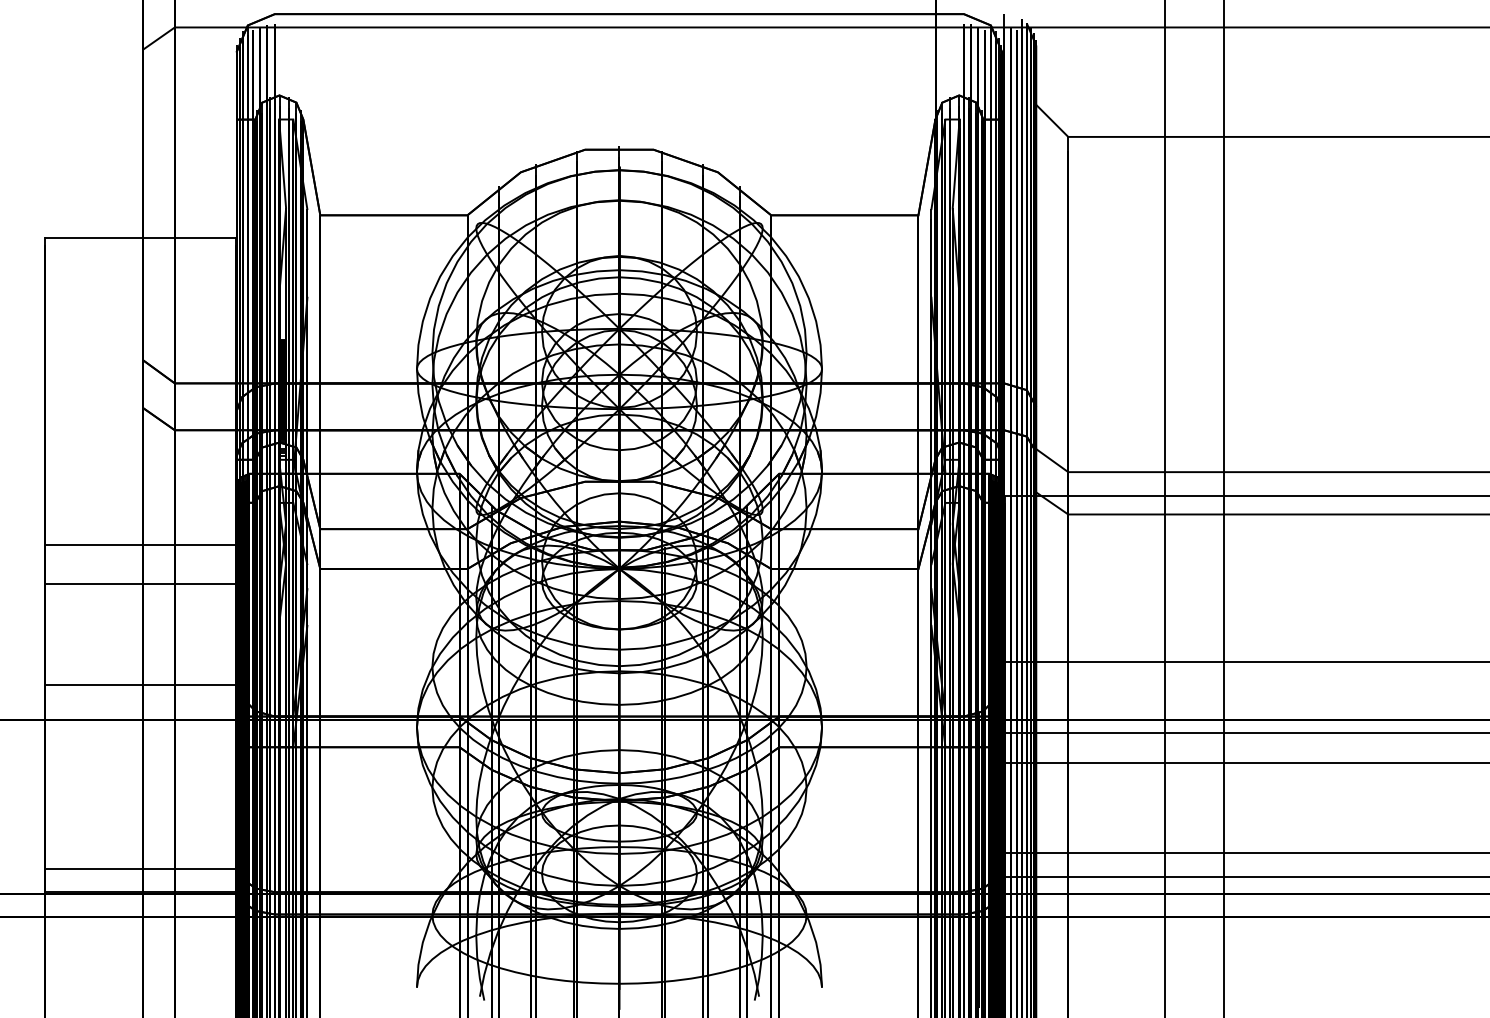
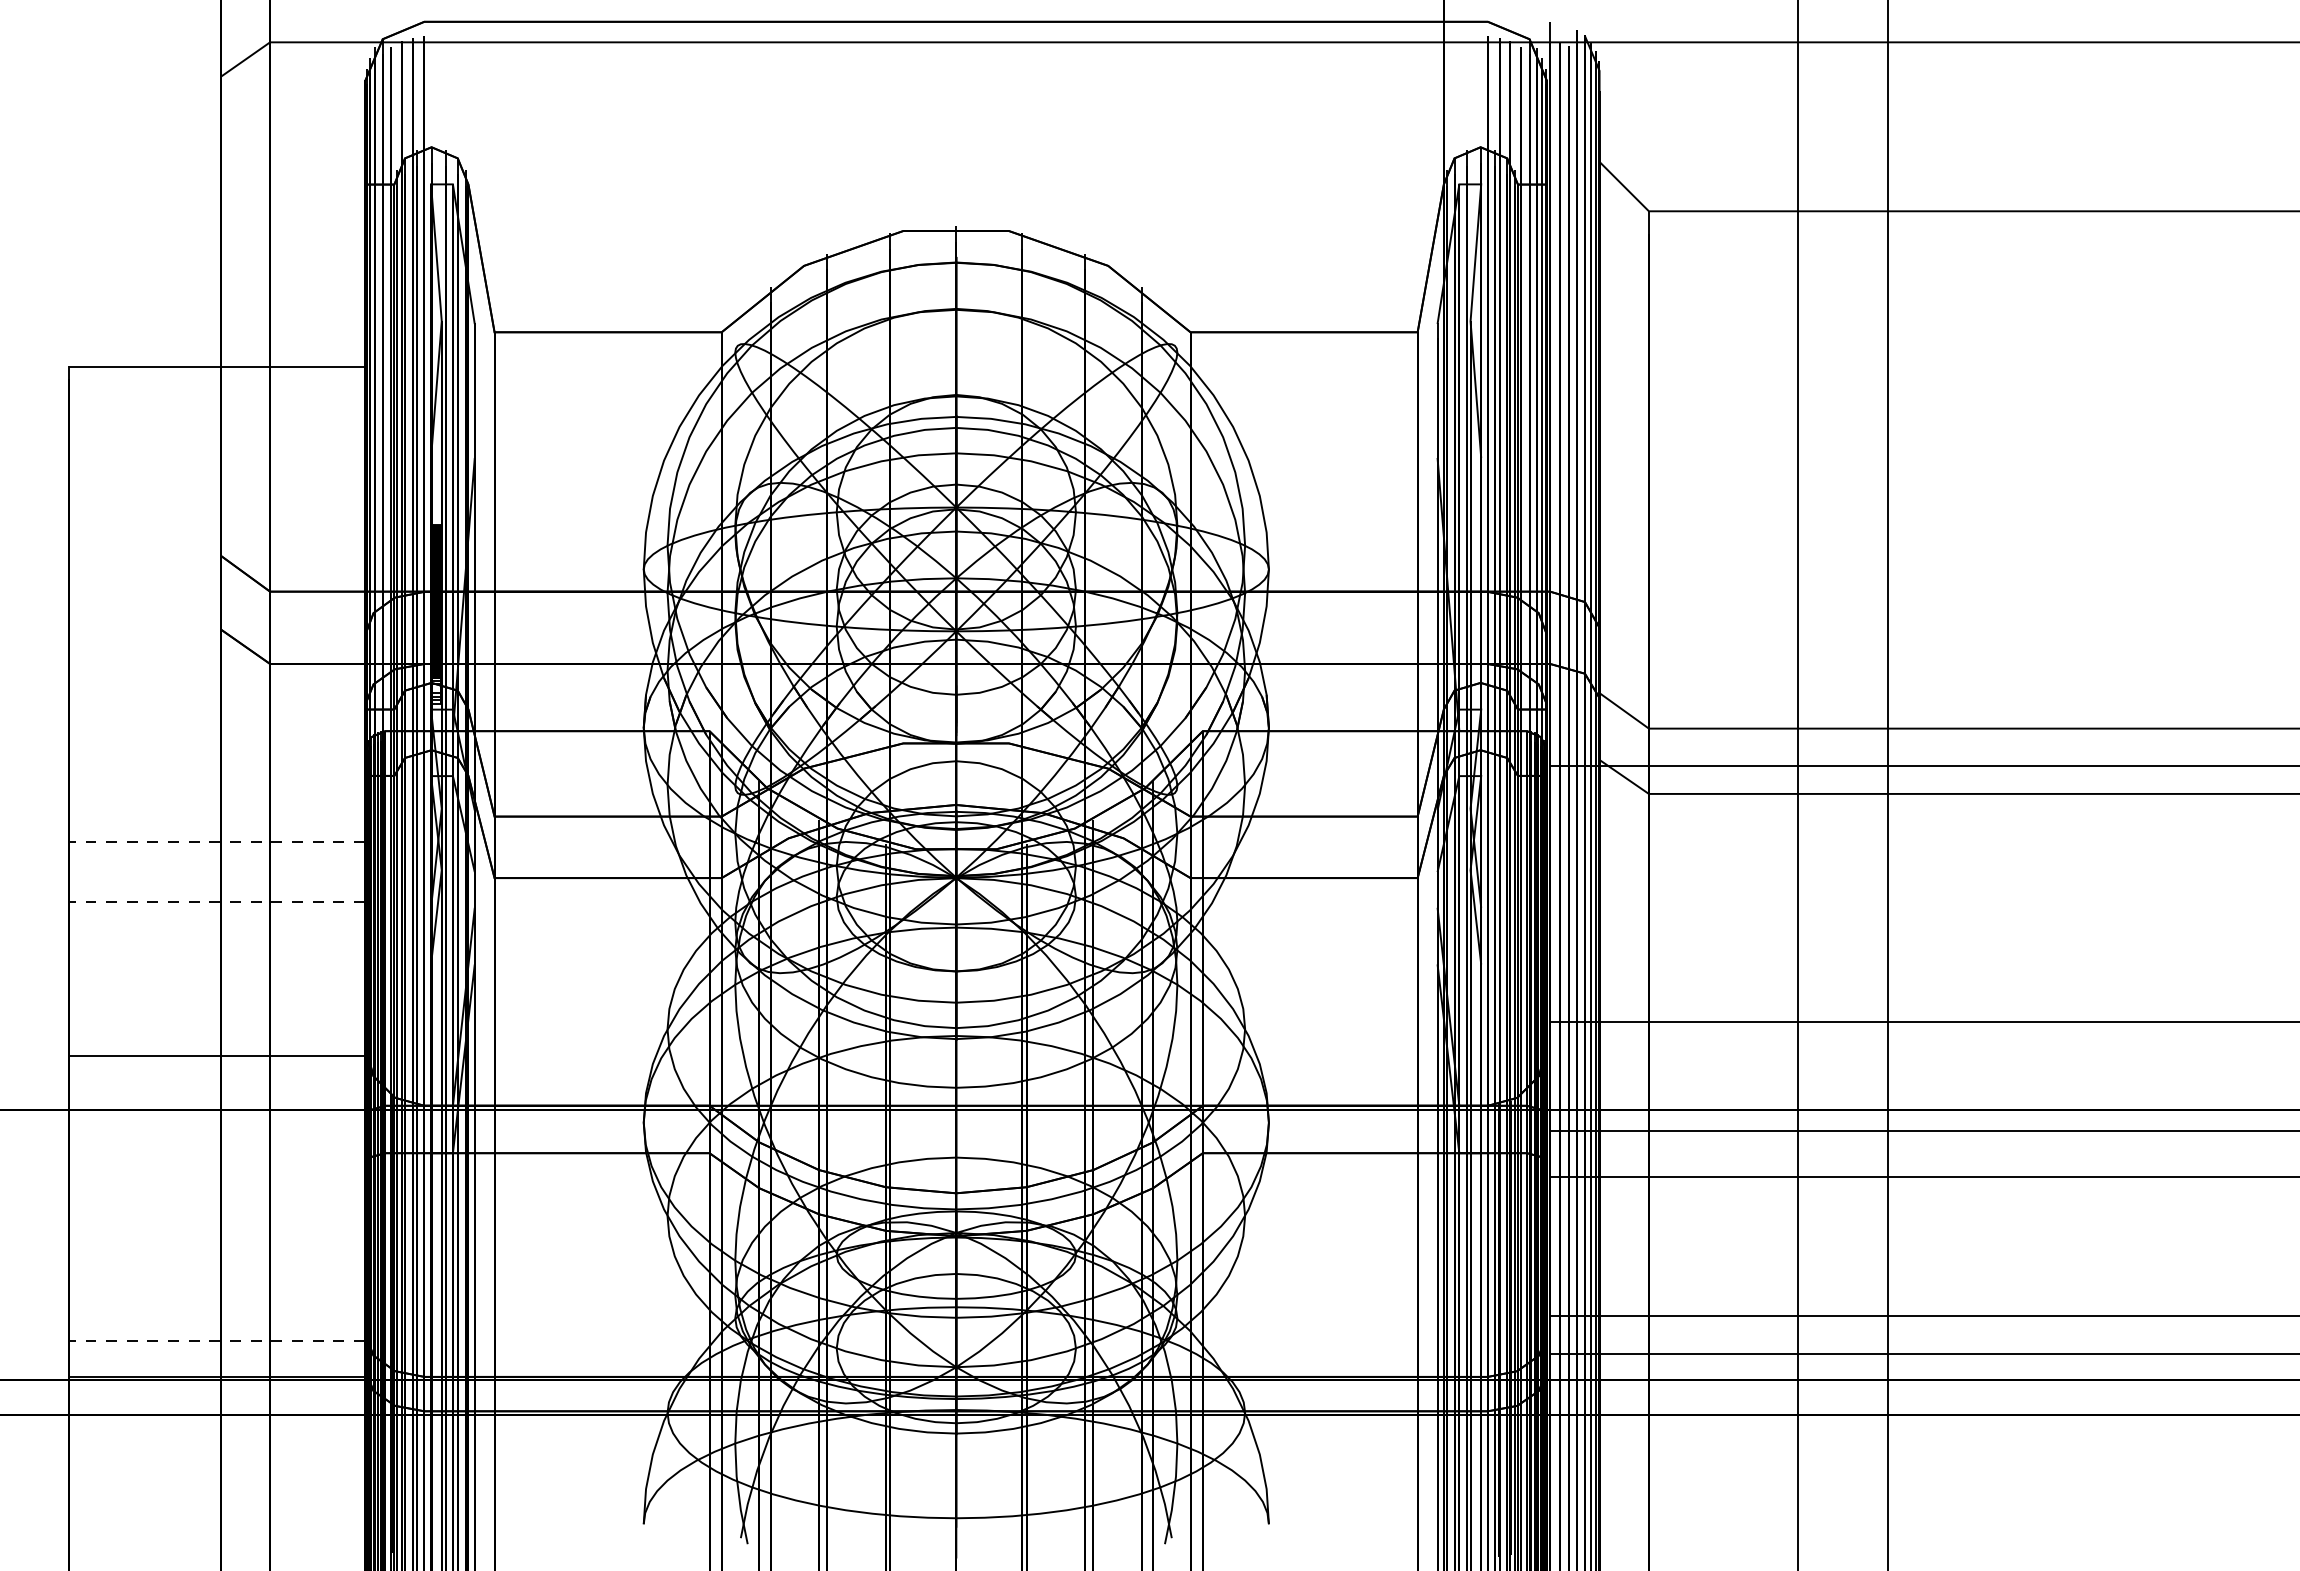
line: (140, 545) -> (217, 841), solid -> dashed
line: (140, 584) -> (217, 902), solid -> dashed
line: (140, 869) -> (217, 1341), solid -> dashed

